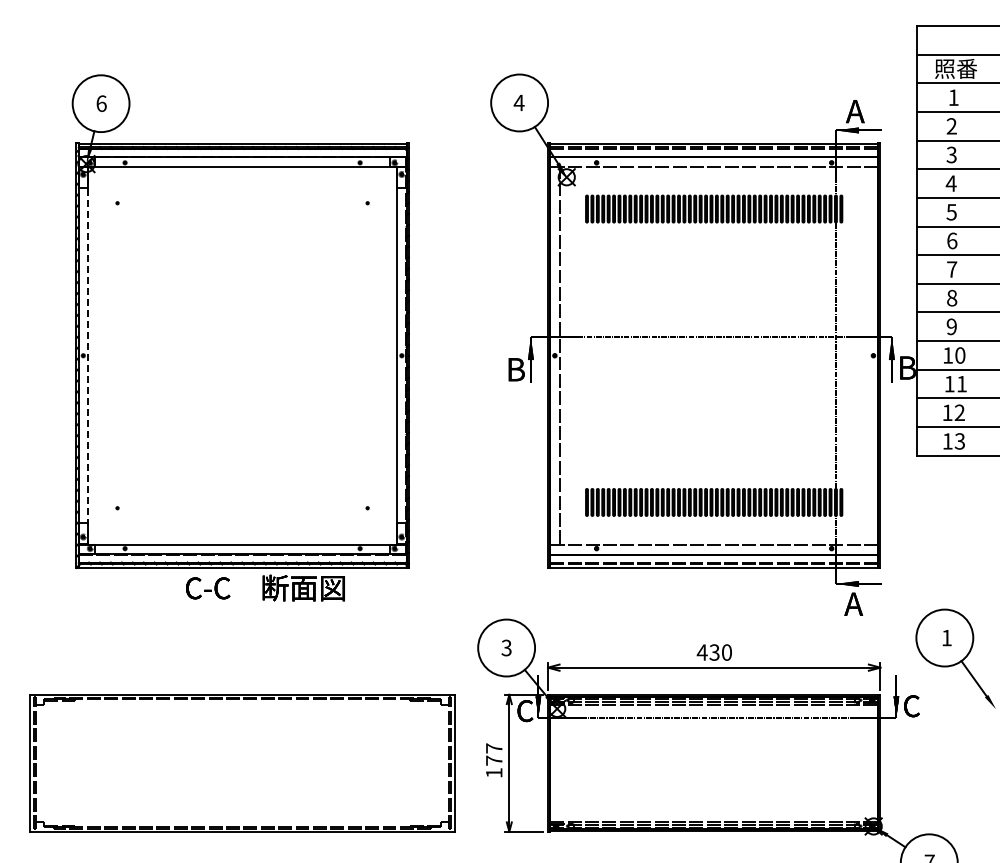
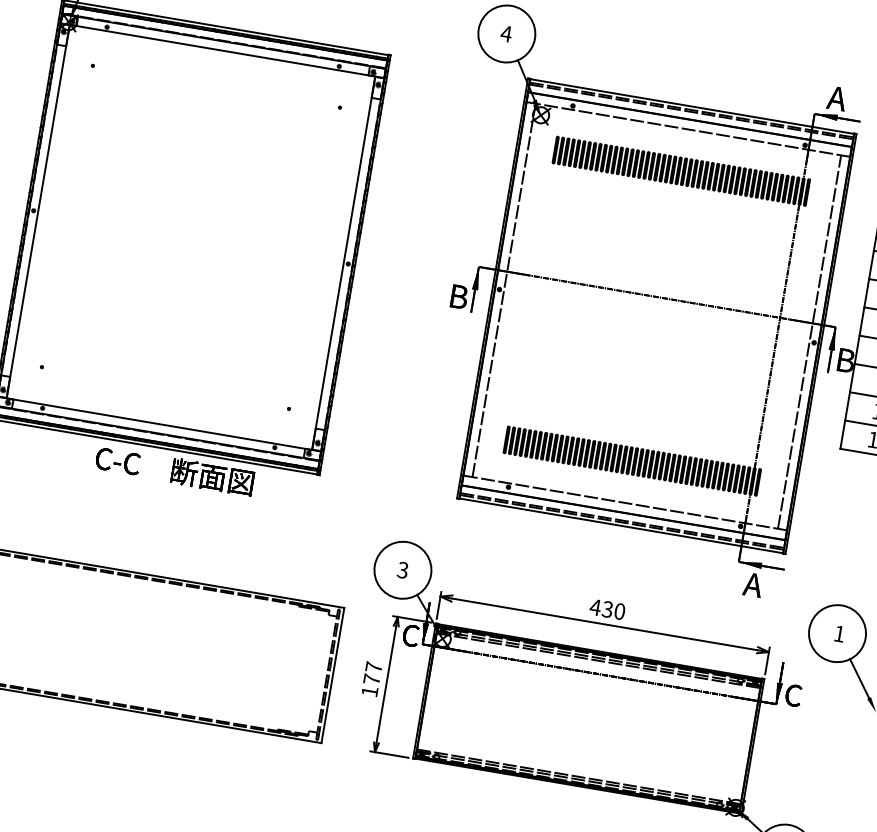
line: (87, 355) -> (37, 211), dashed -> solid
line: (868, 355) -> (809, 341), added

